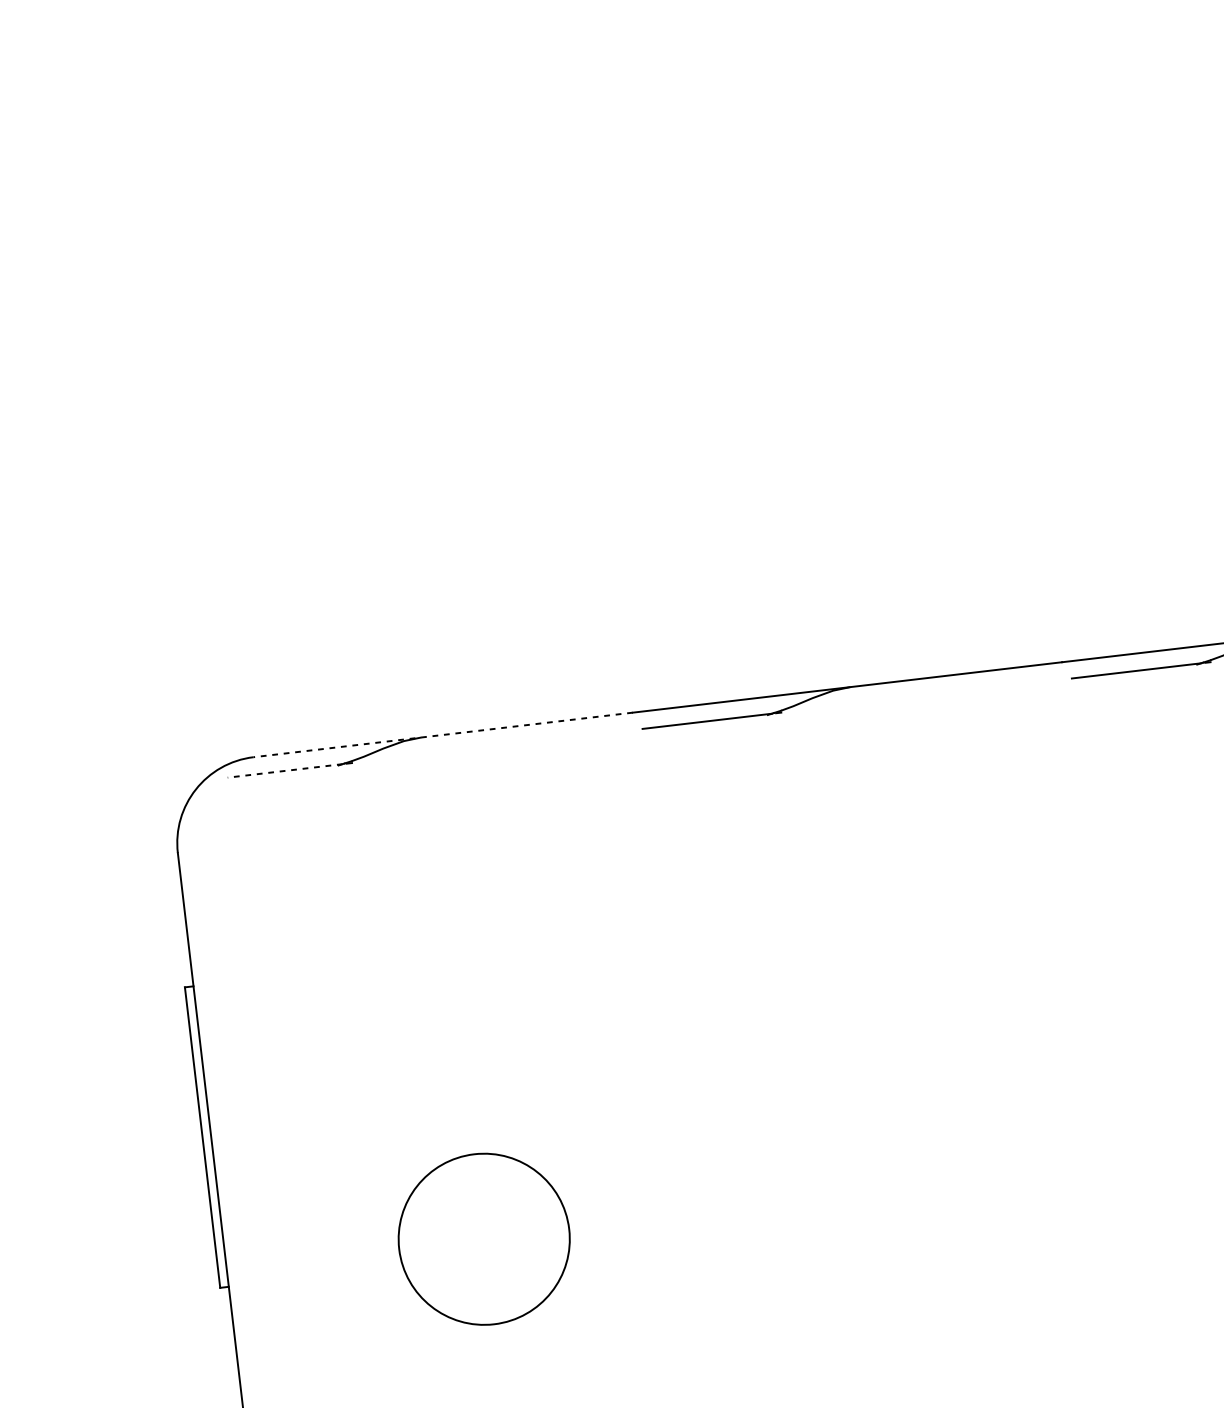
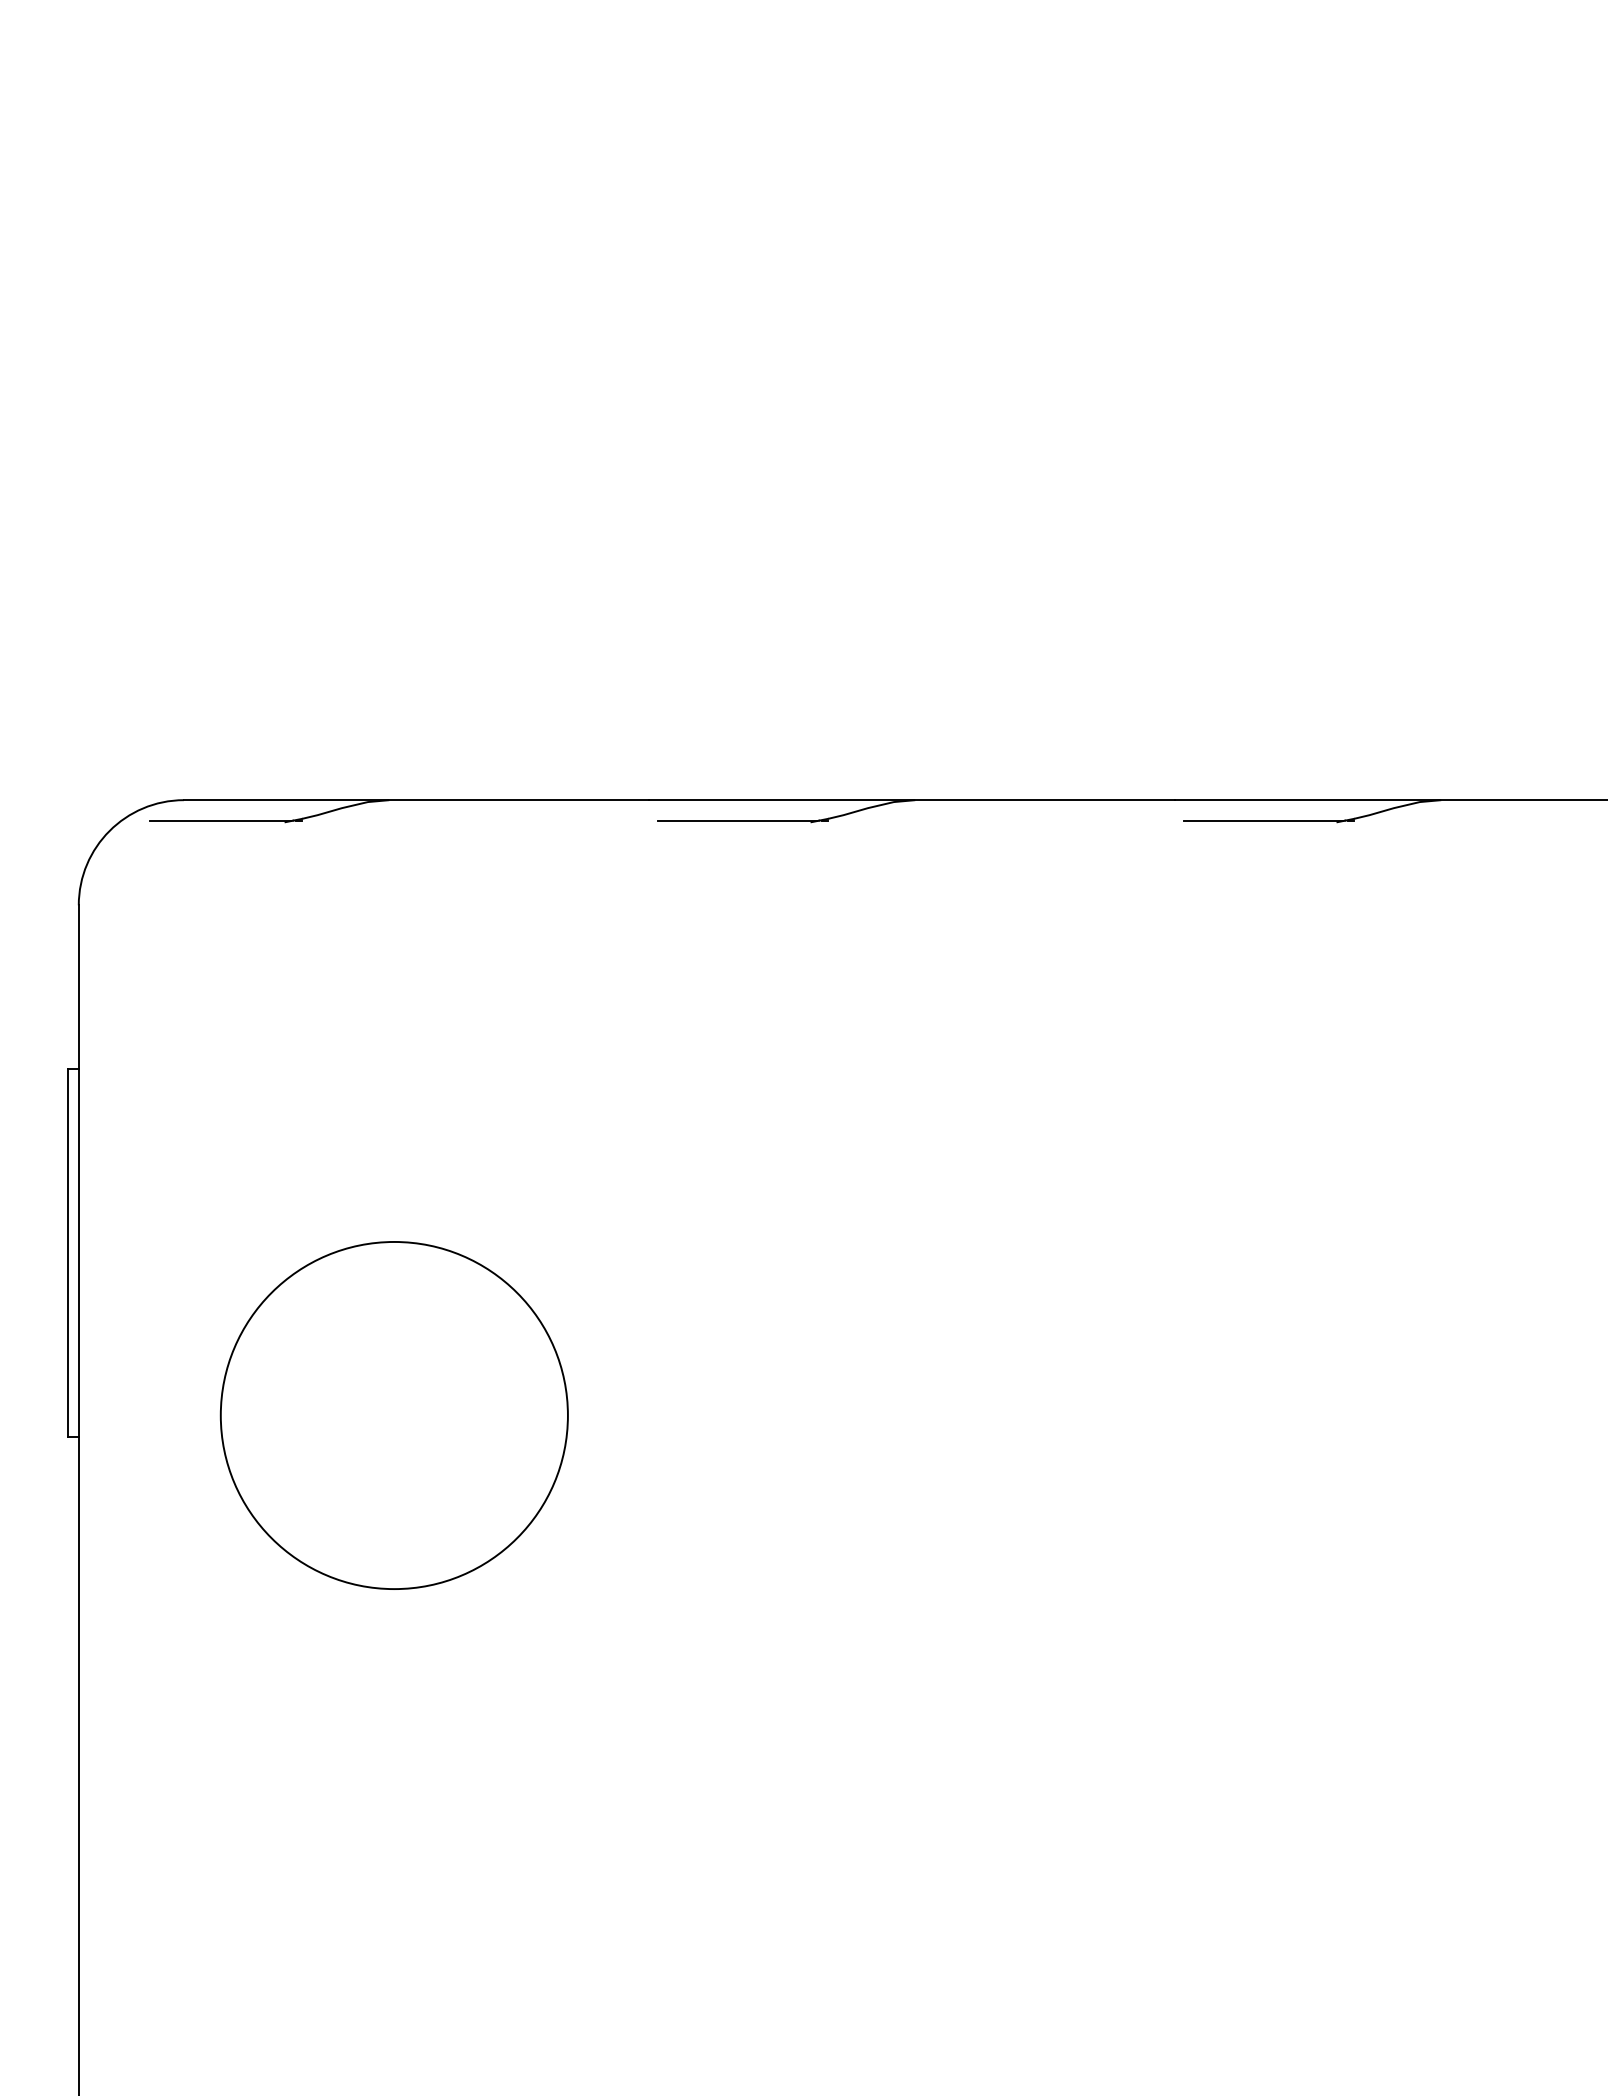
line: (442, 735) -> (415, 800), dashed -> solid
line: (284, 771) -> (219, 821), dashed -> solid
circle: (483, 1239) -> (393, 1415), size x1.67

